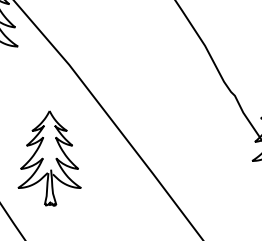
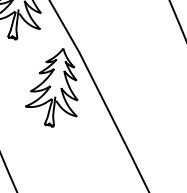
part: (49, 158) -> (55, 87), moved

